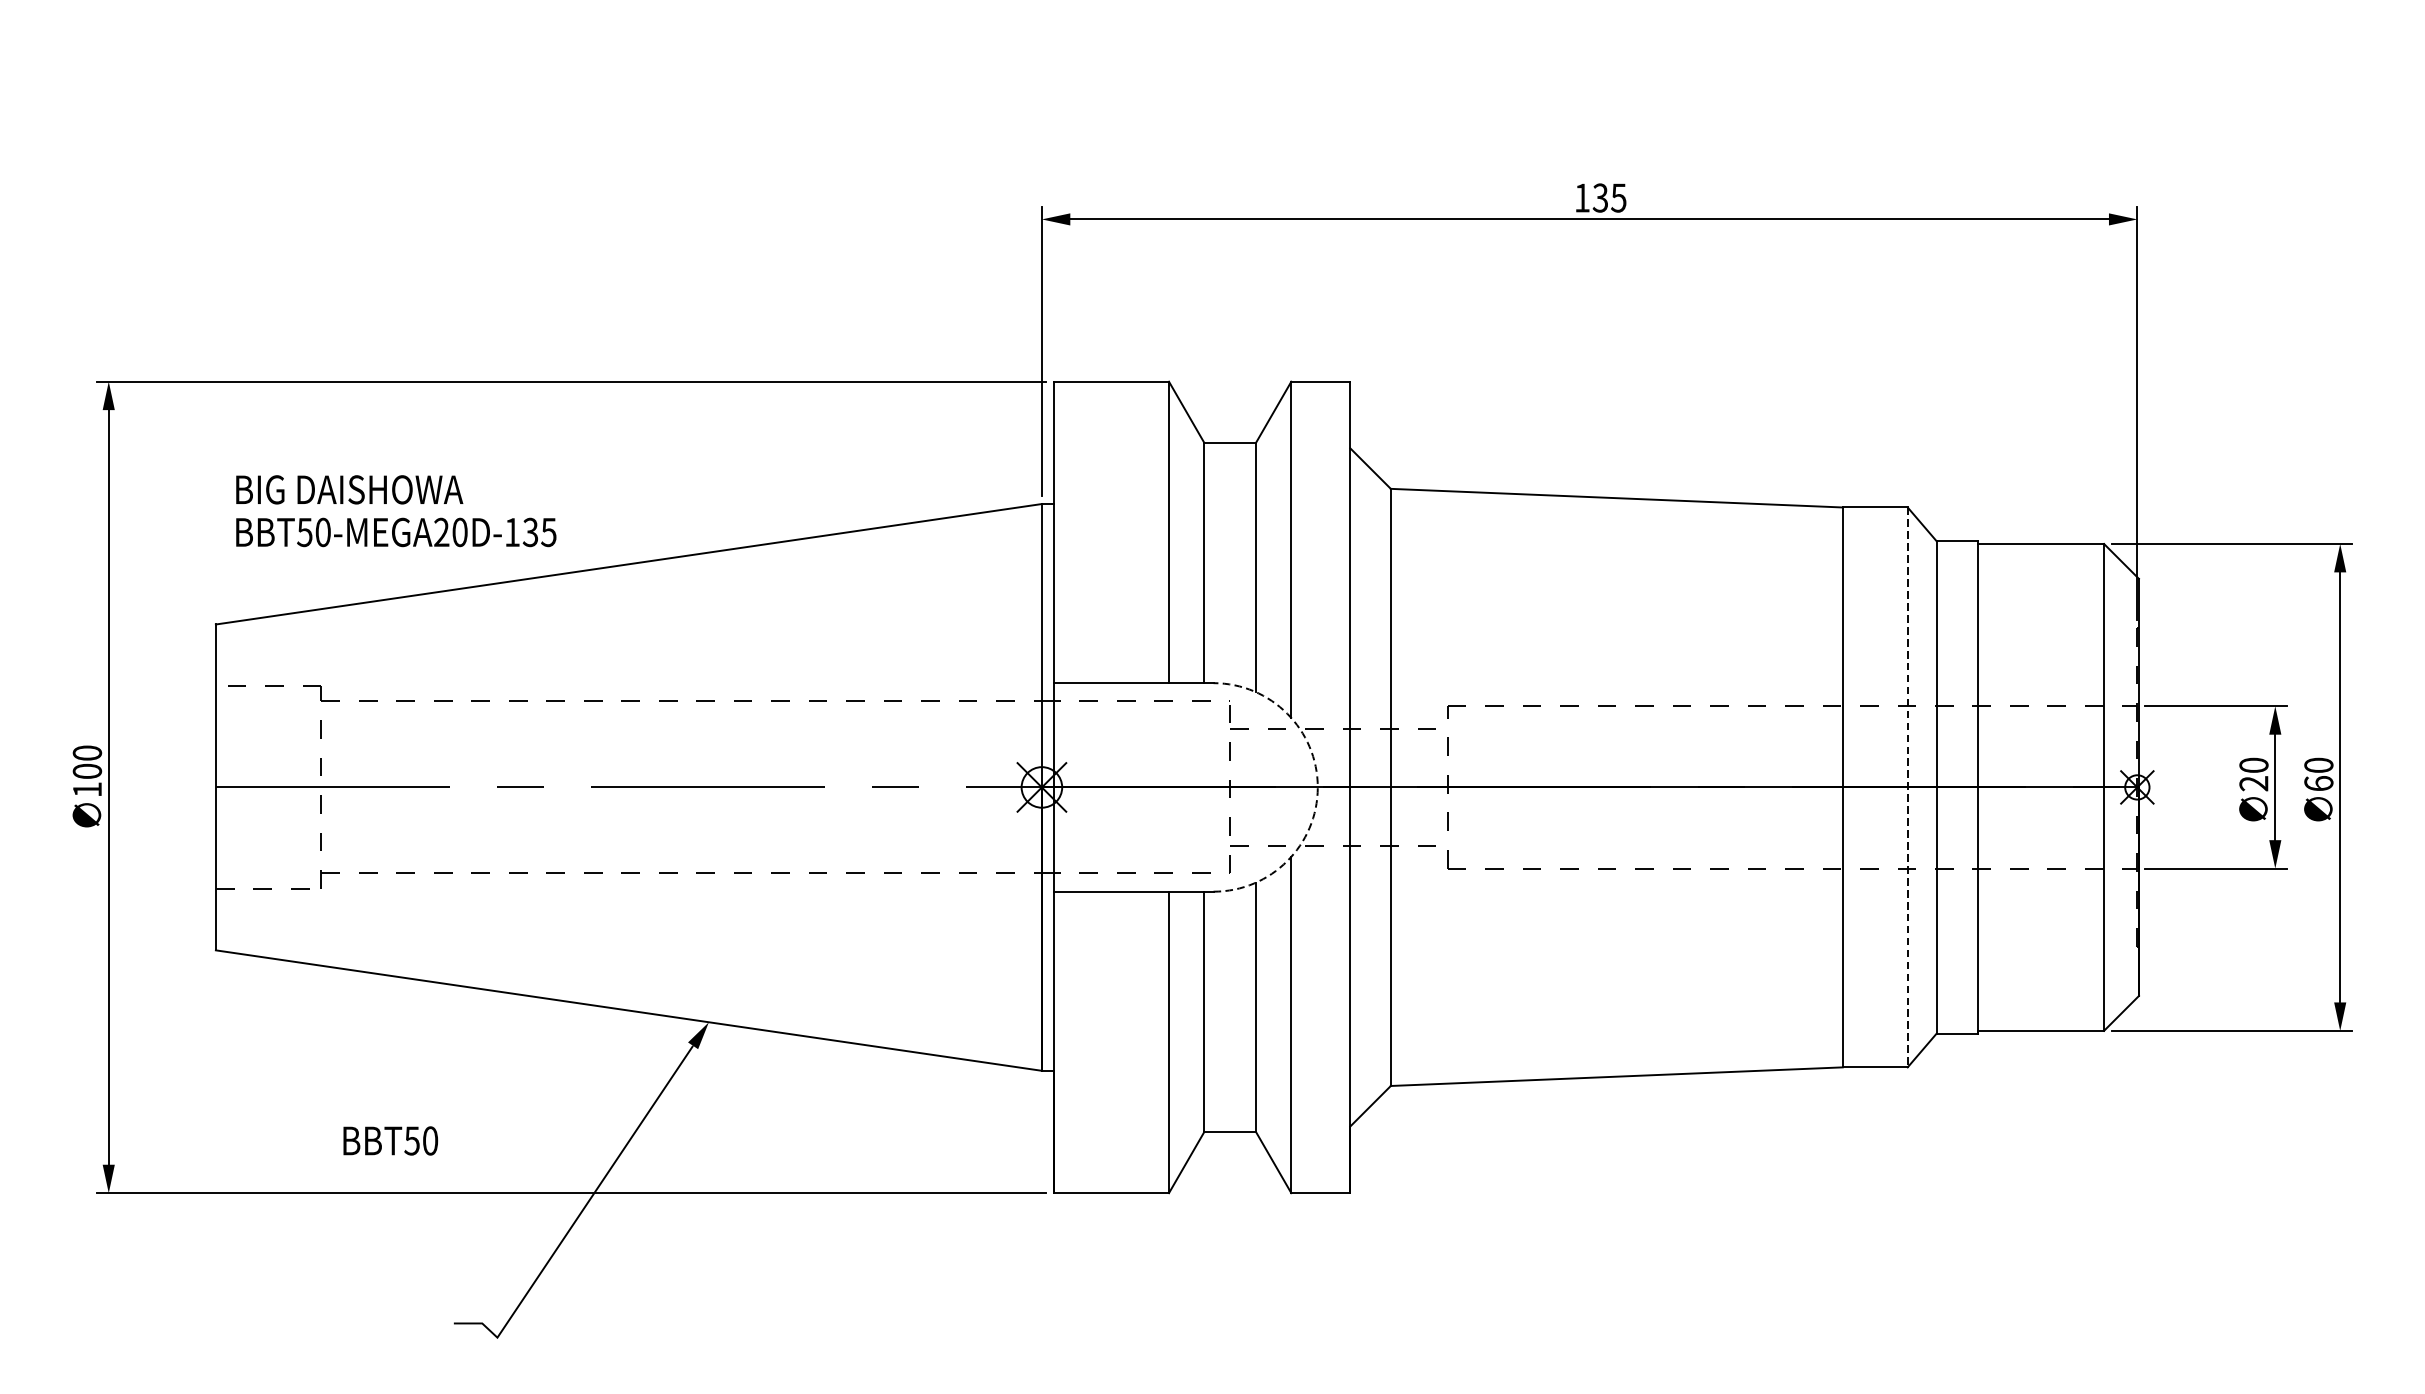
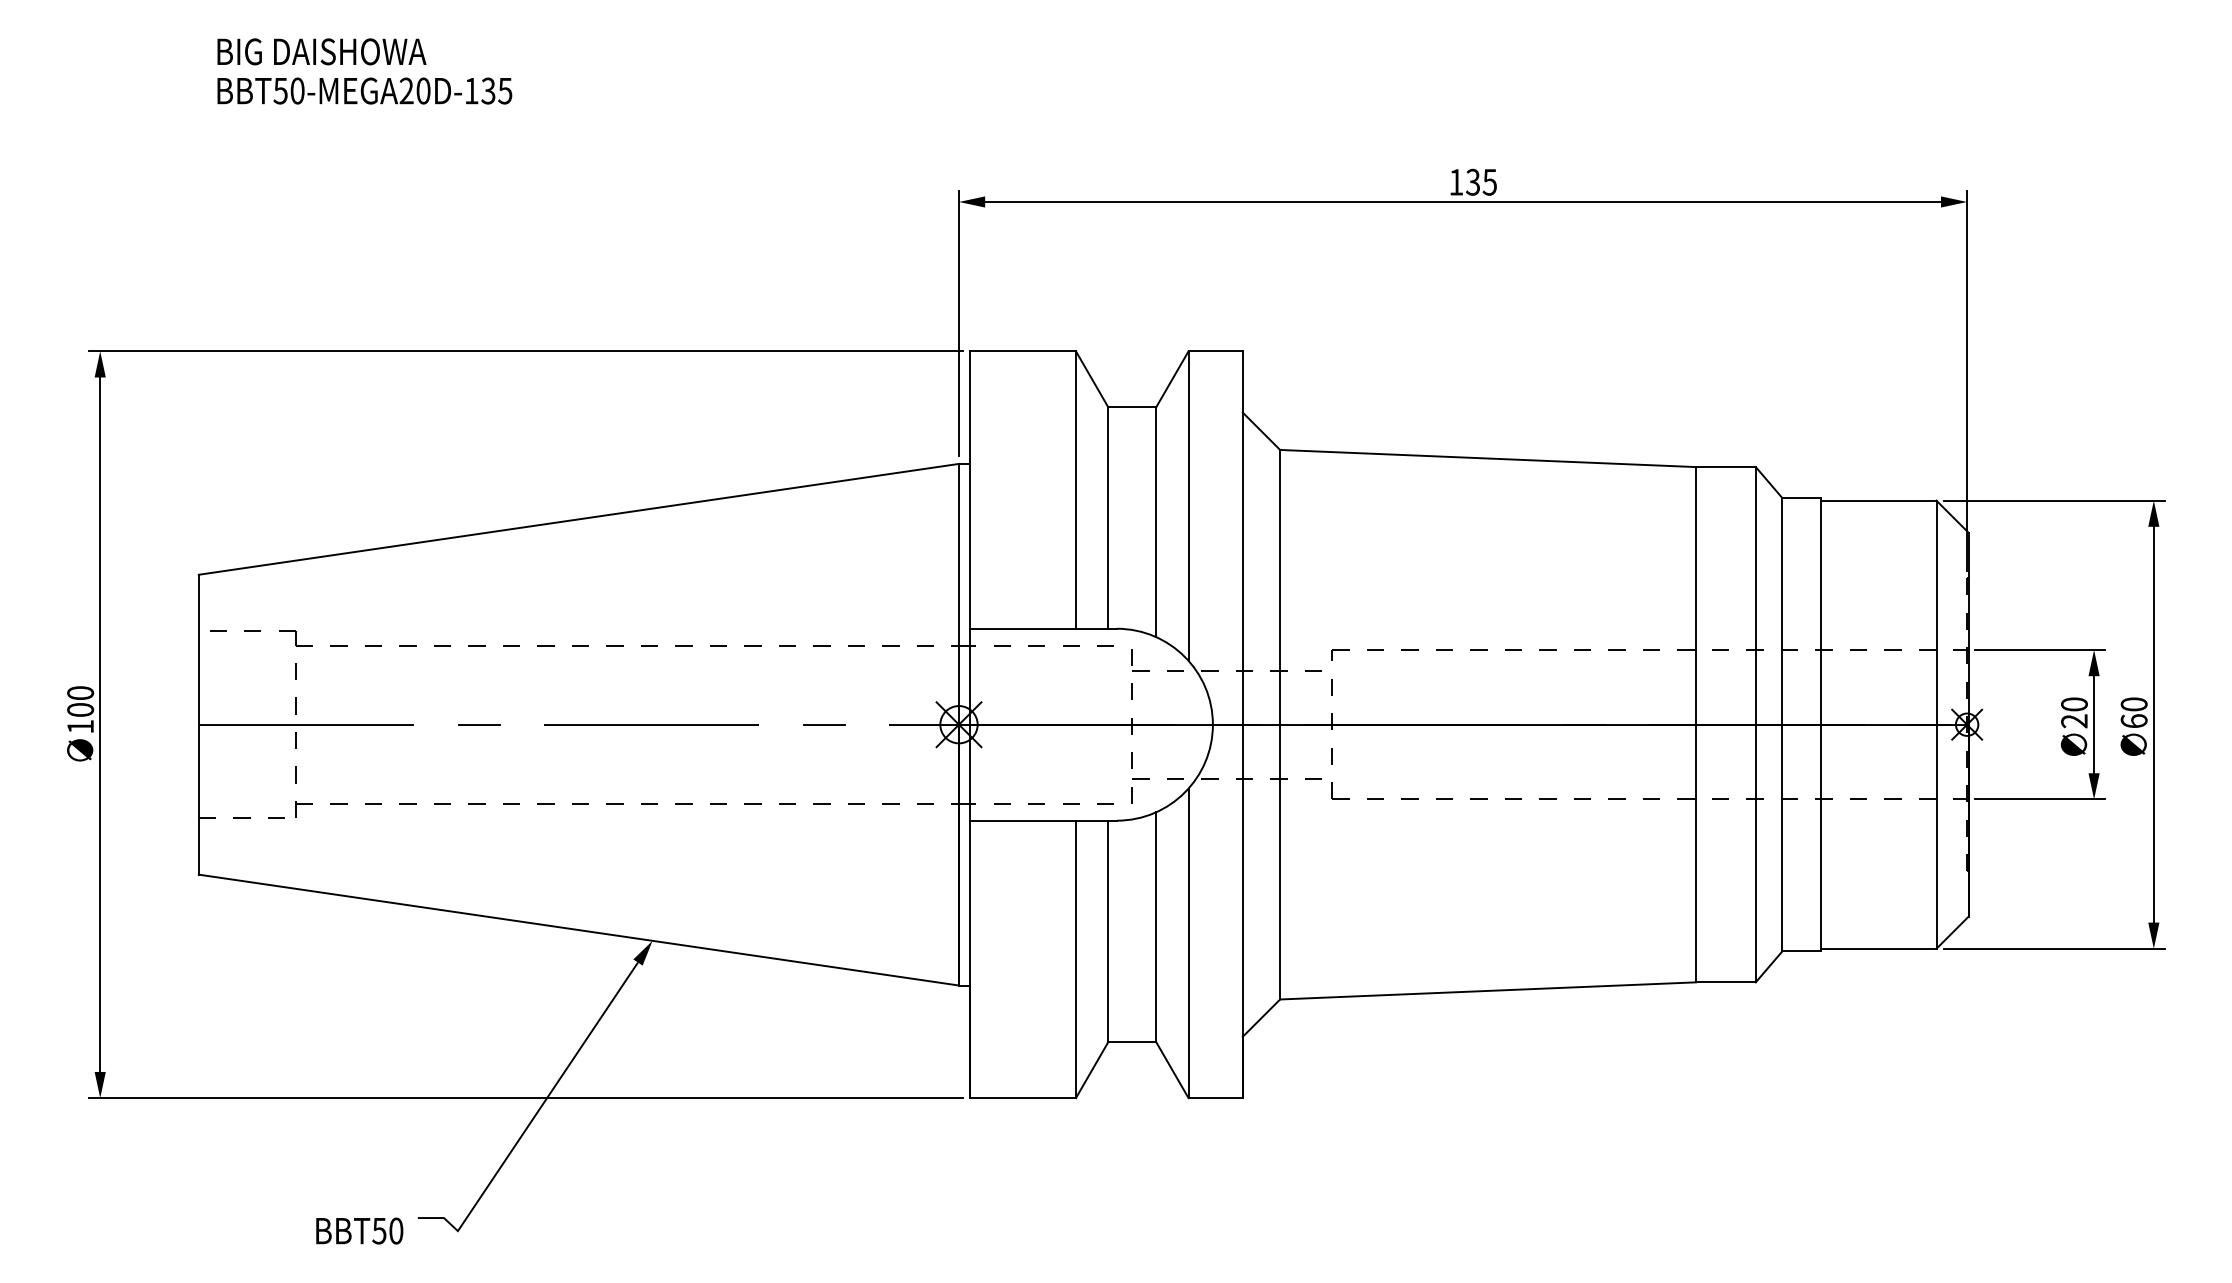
text: (395, 511) -> (364, 71), moved
arc: (1317, 787) -> (1212, 724), dashed -> solid
line: (1907, 787) -> (1755, 724), dashed -> solid
text: (390, 1140) -> (359, 1230), moved

